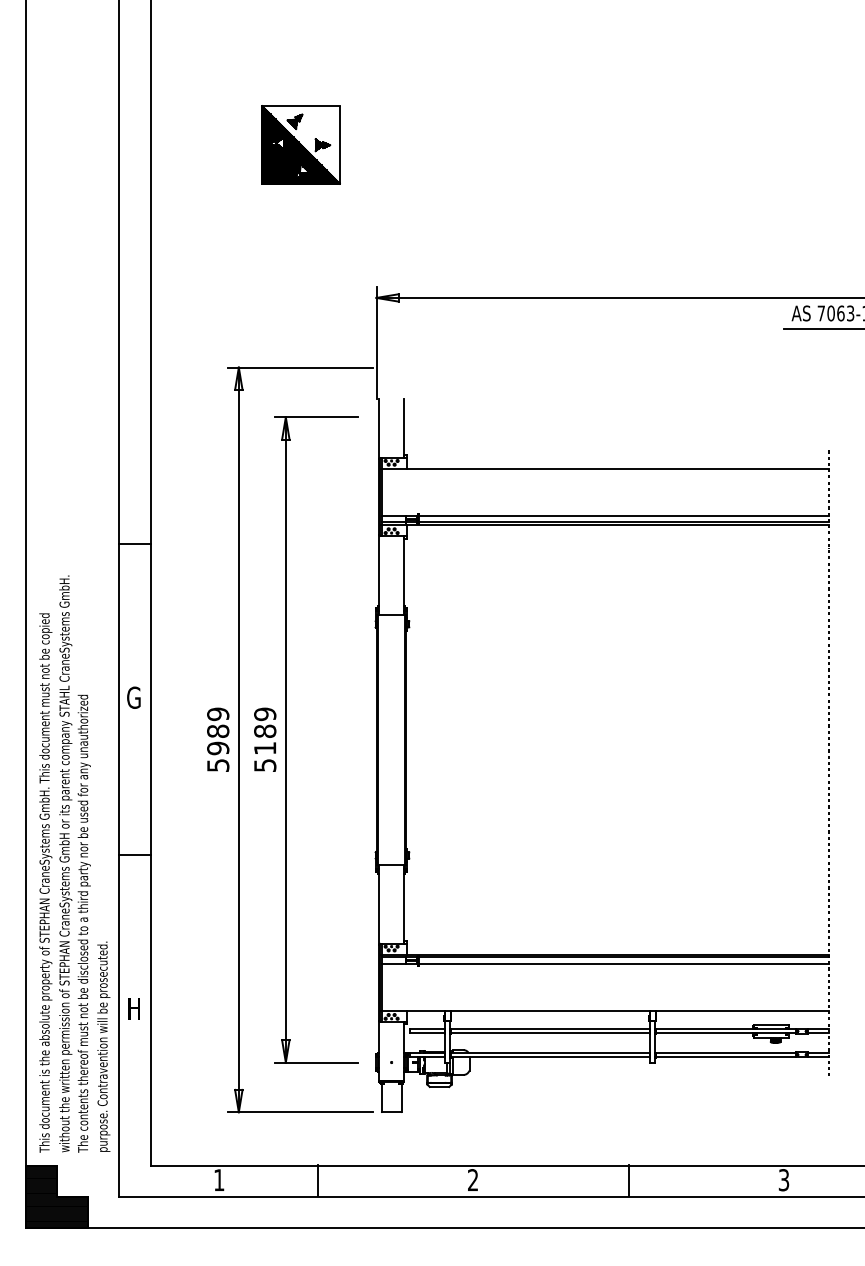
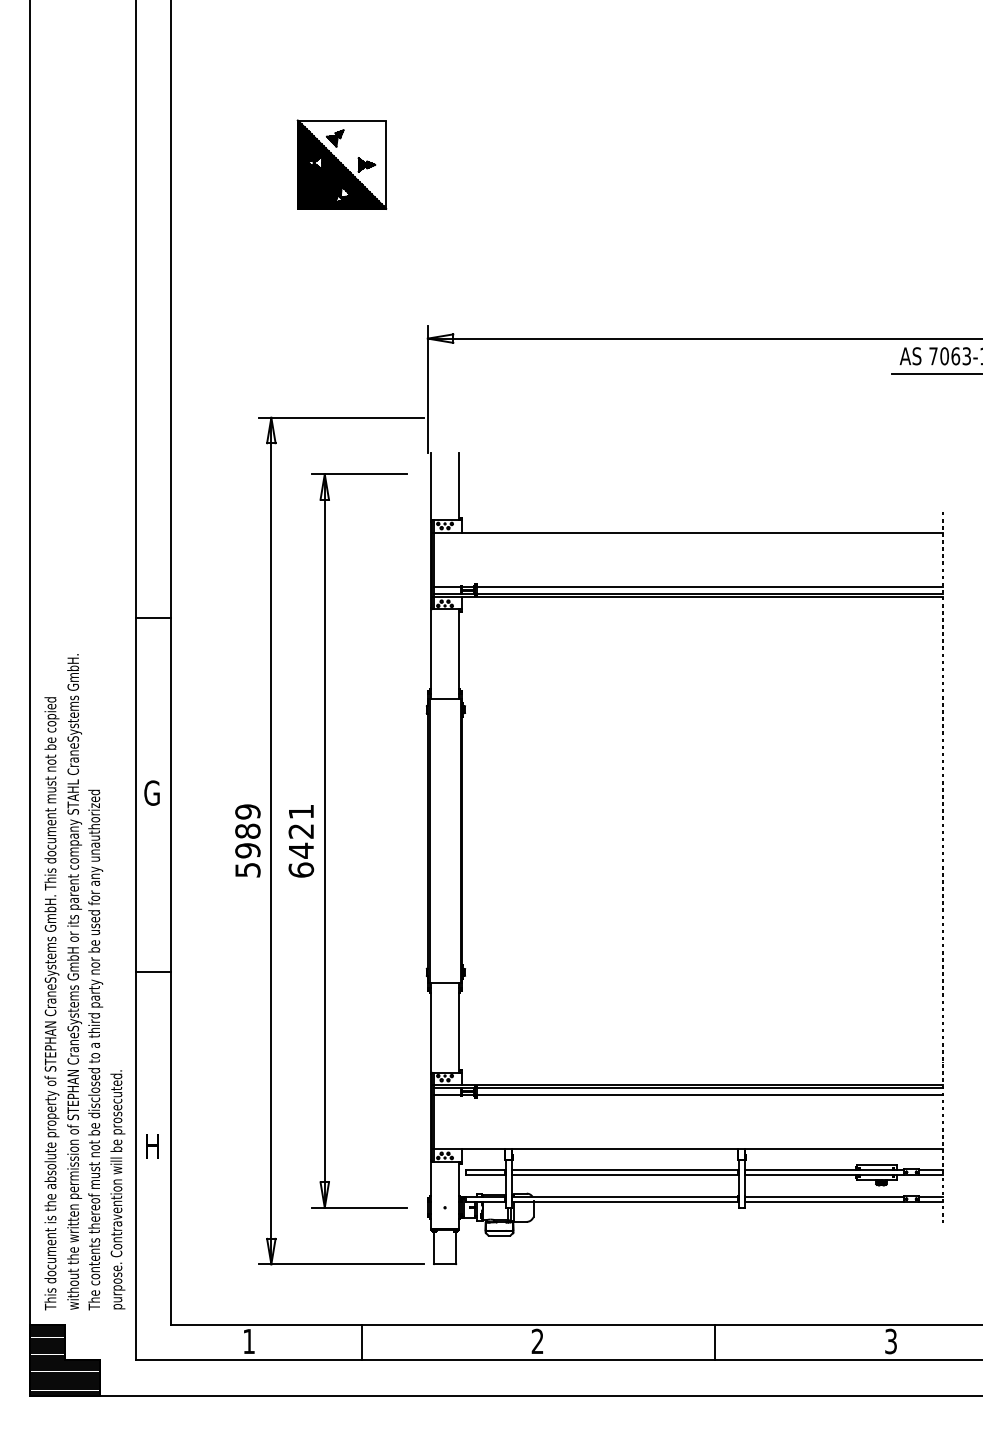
text: (265, 739) -> (301, 840), 5189 -> 6421

